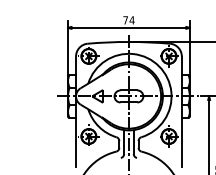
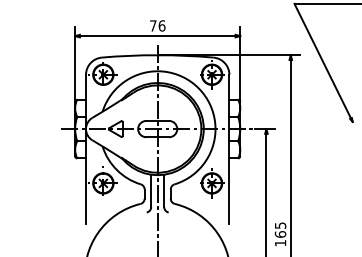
text: (131, 20) -> (161, 25), 74 -> 76

